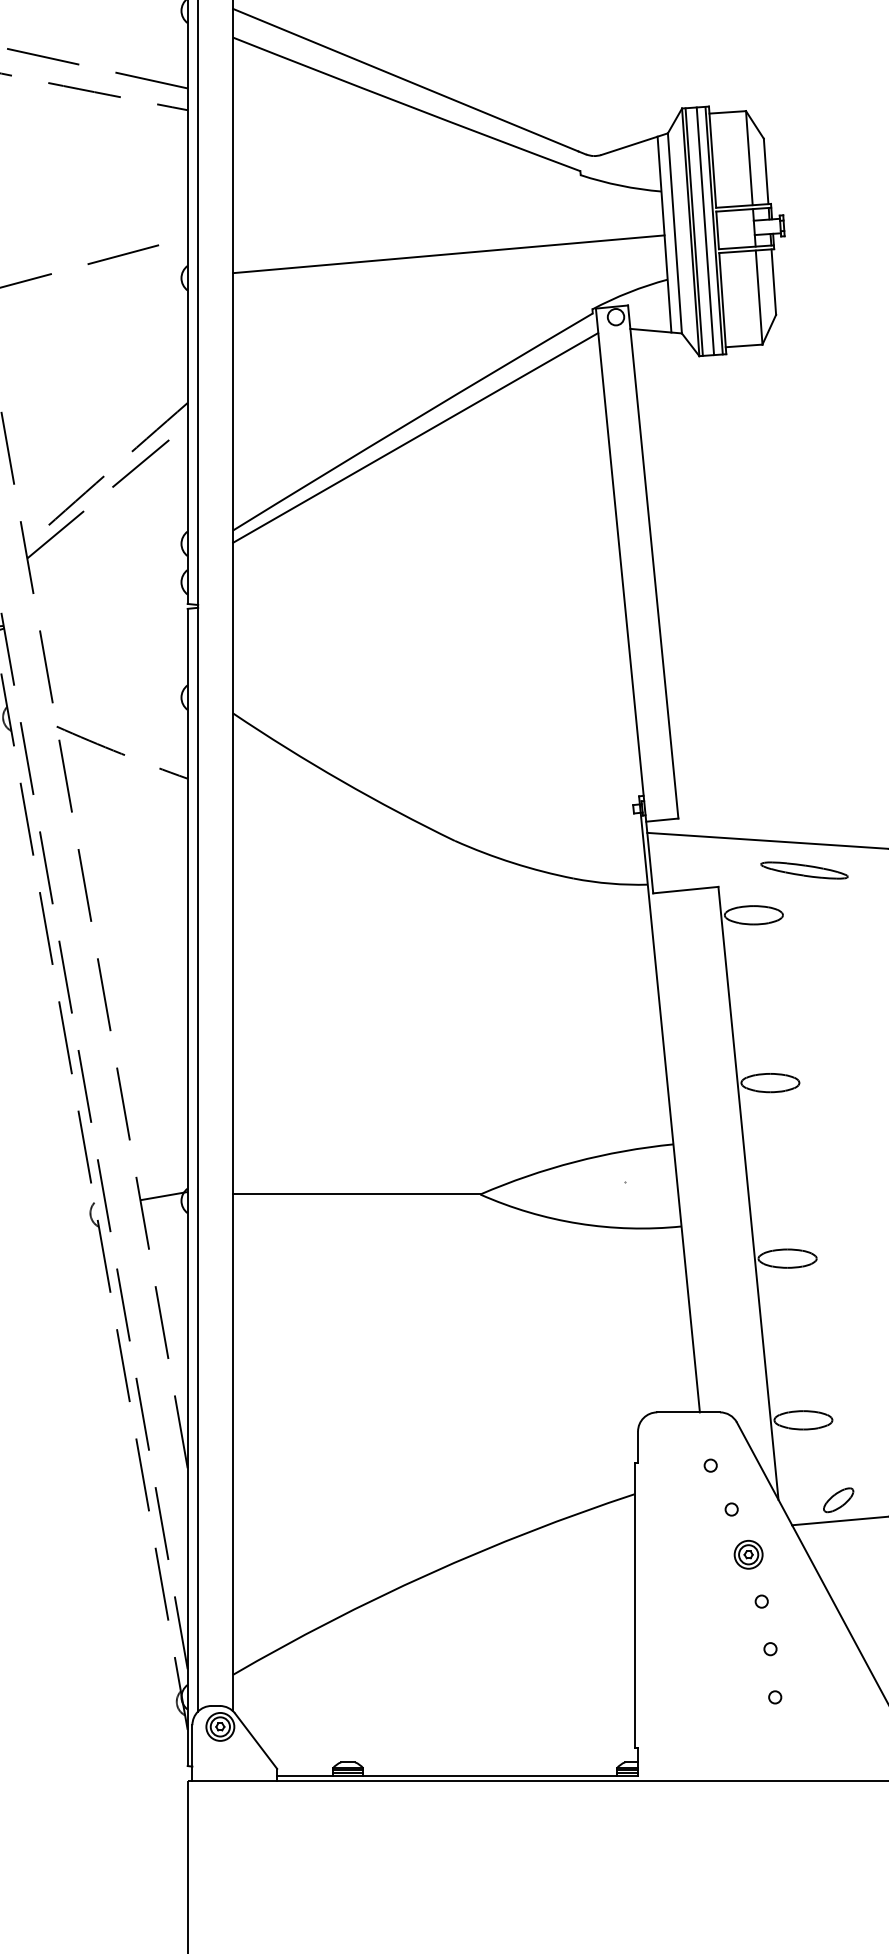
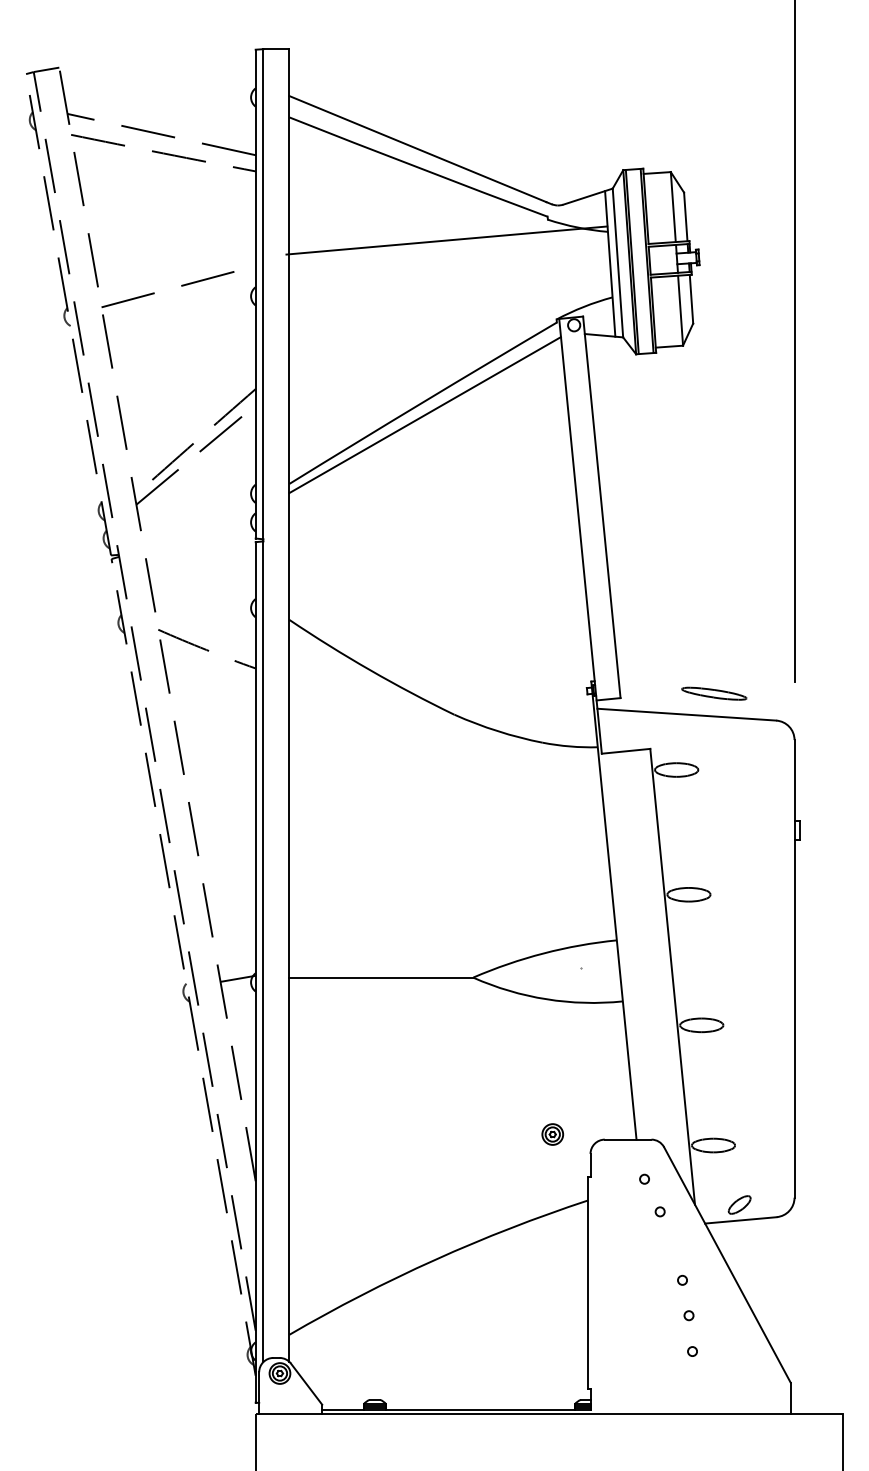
line: (705, 231) -> (640, 261), removed
line: (448, 254) -> (446, 240), moved
part: (804, 870) -> (714, 693), moved
part: (748, 1554) -> (552, 1134), moved

